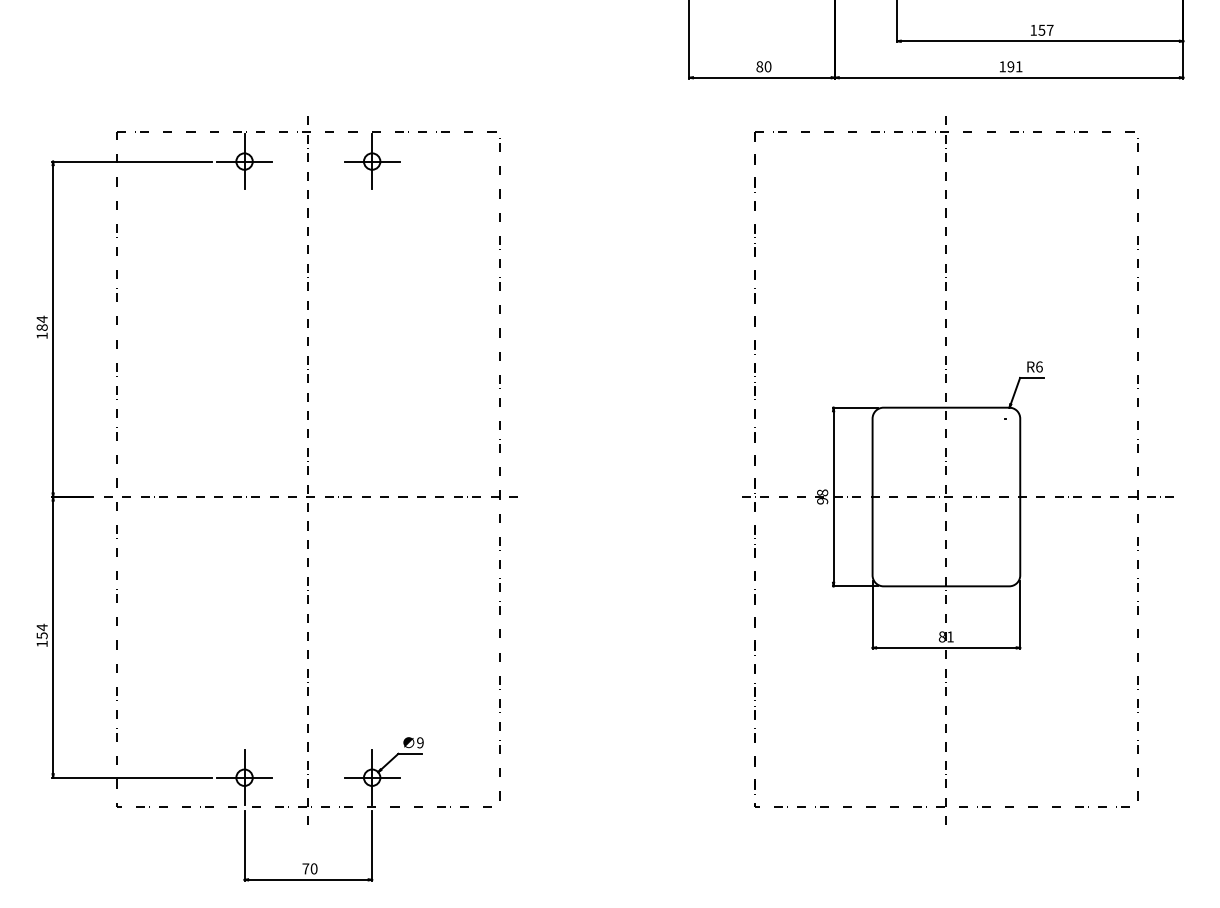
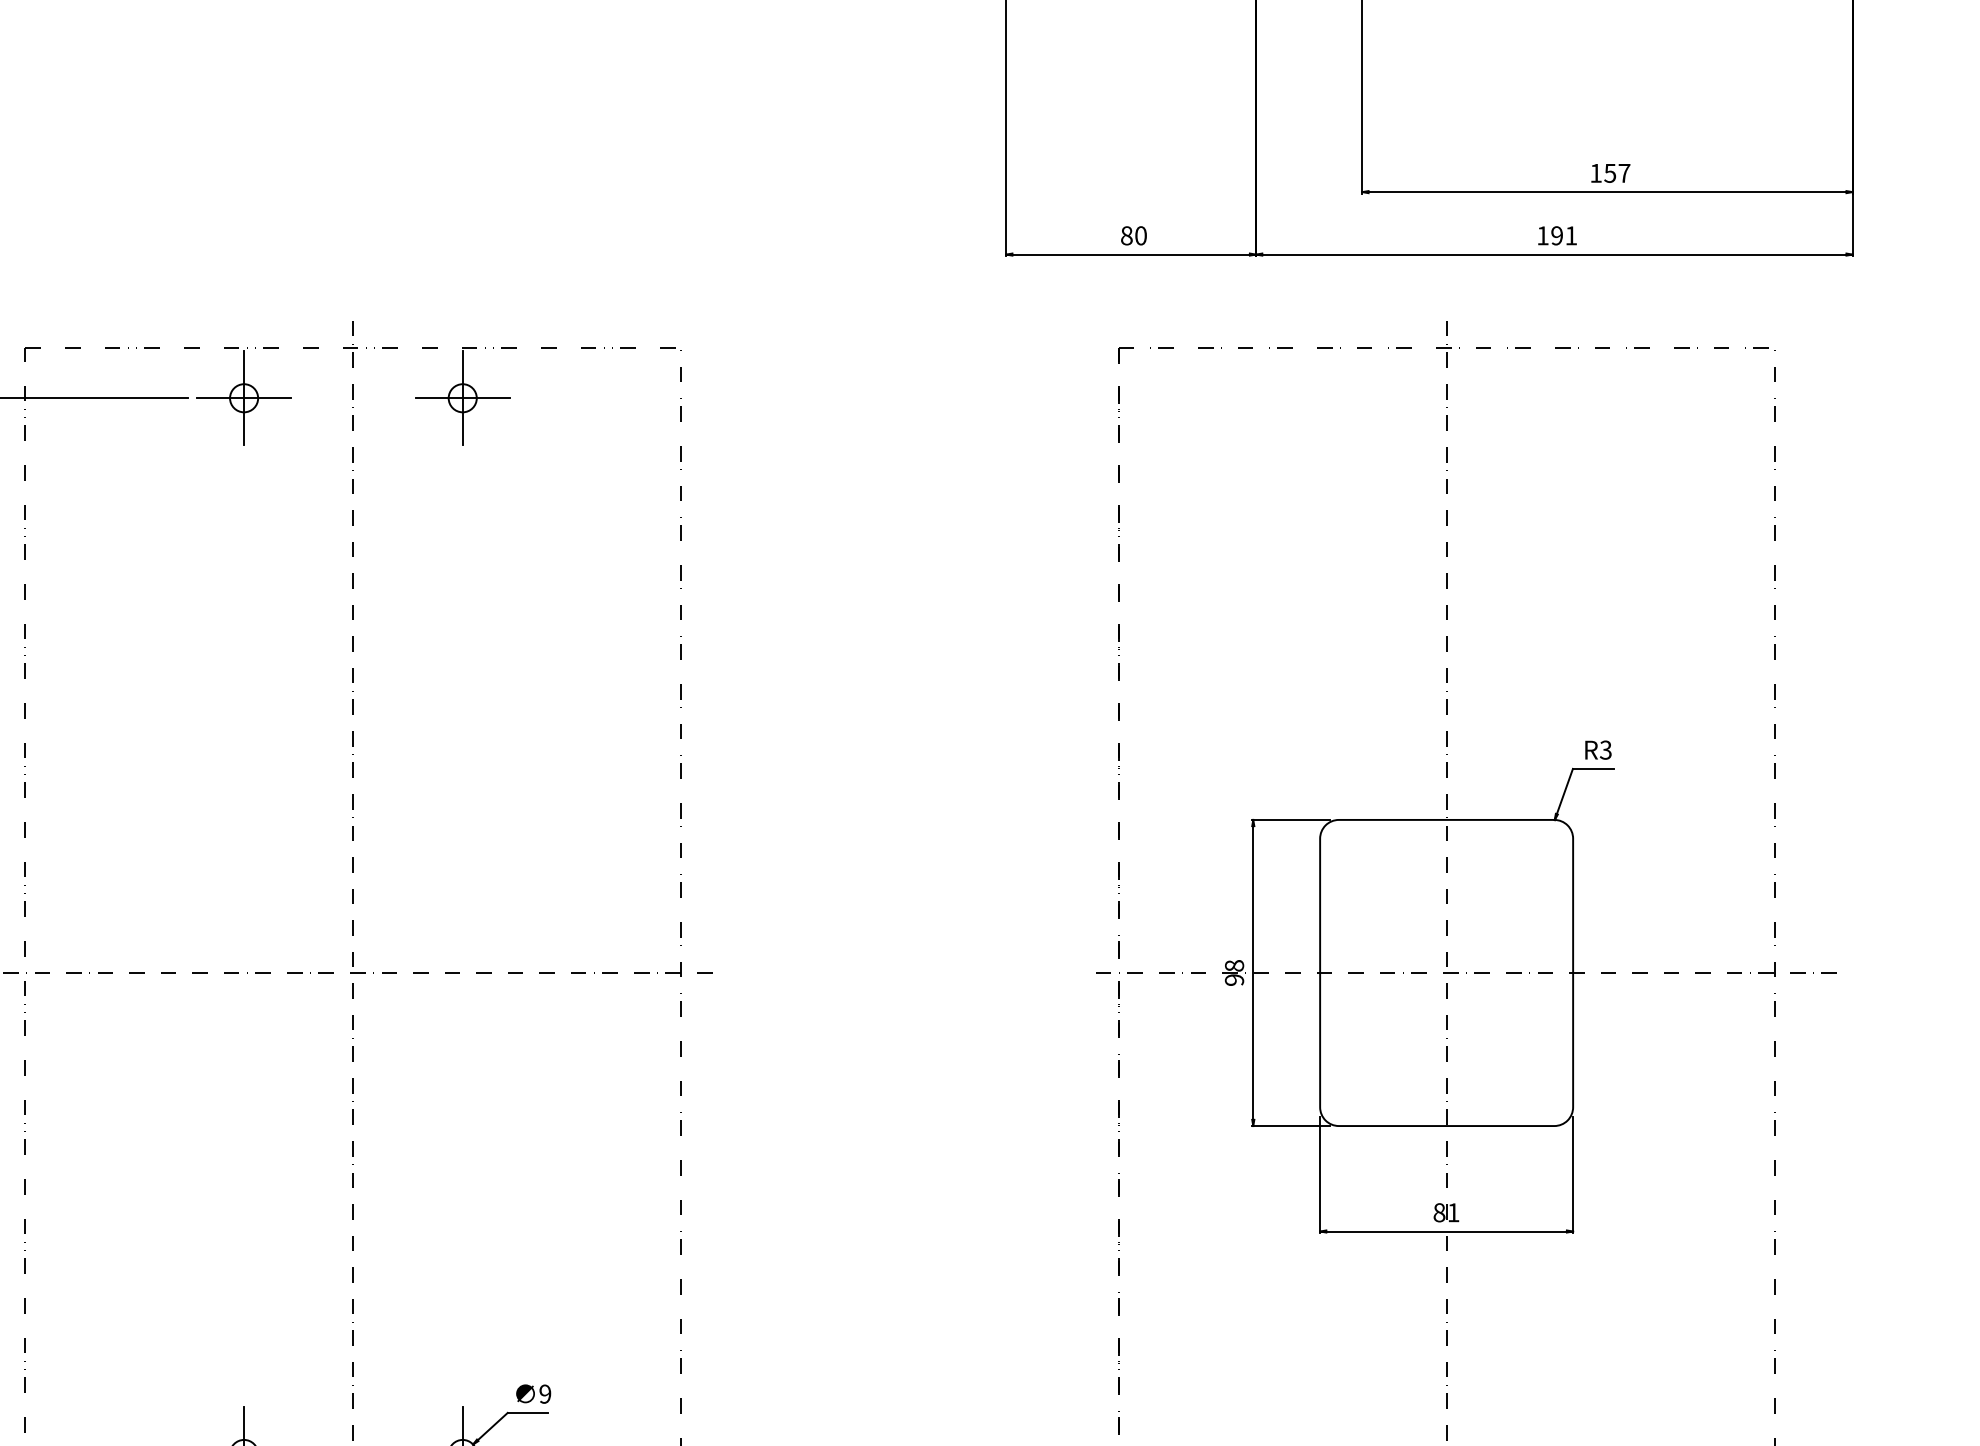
text: (1039, 366) -> (1606, 749), R6 -> R3

